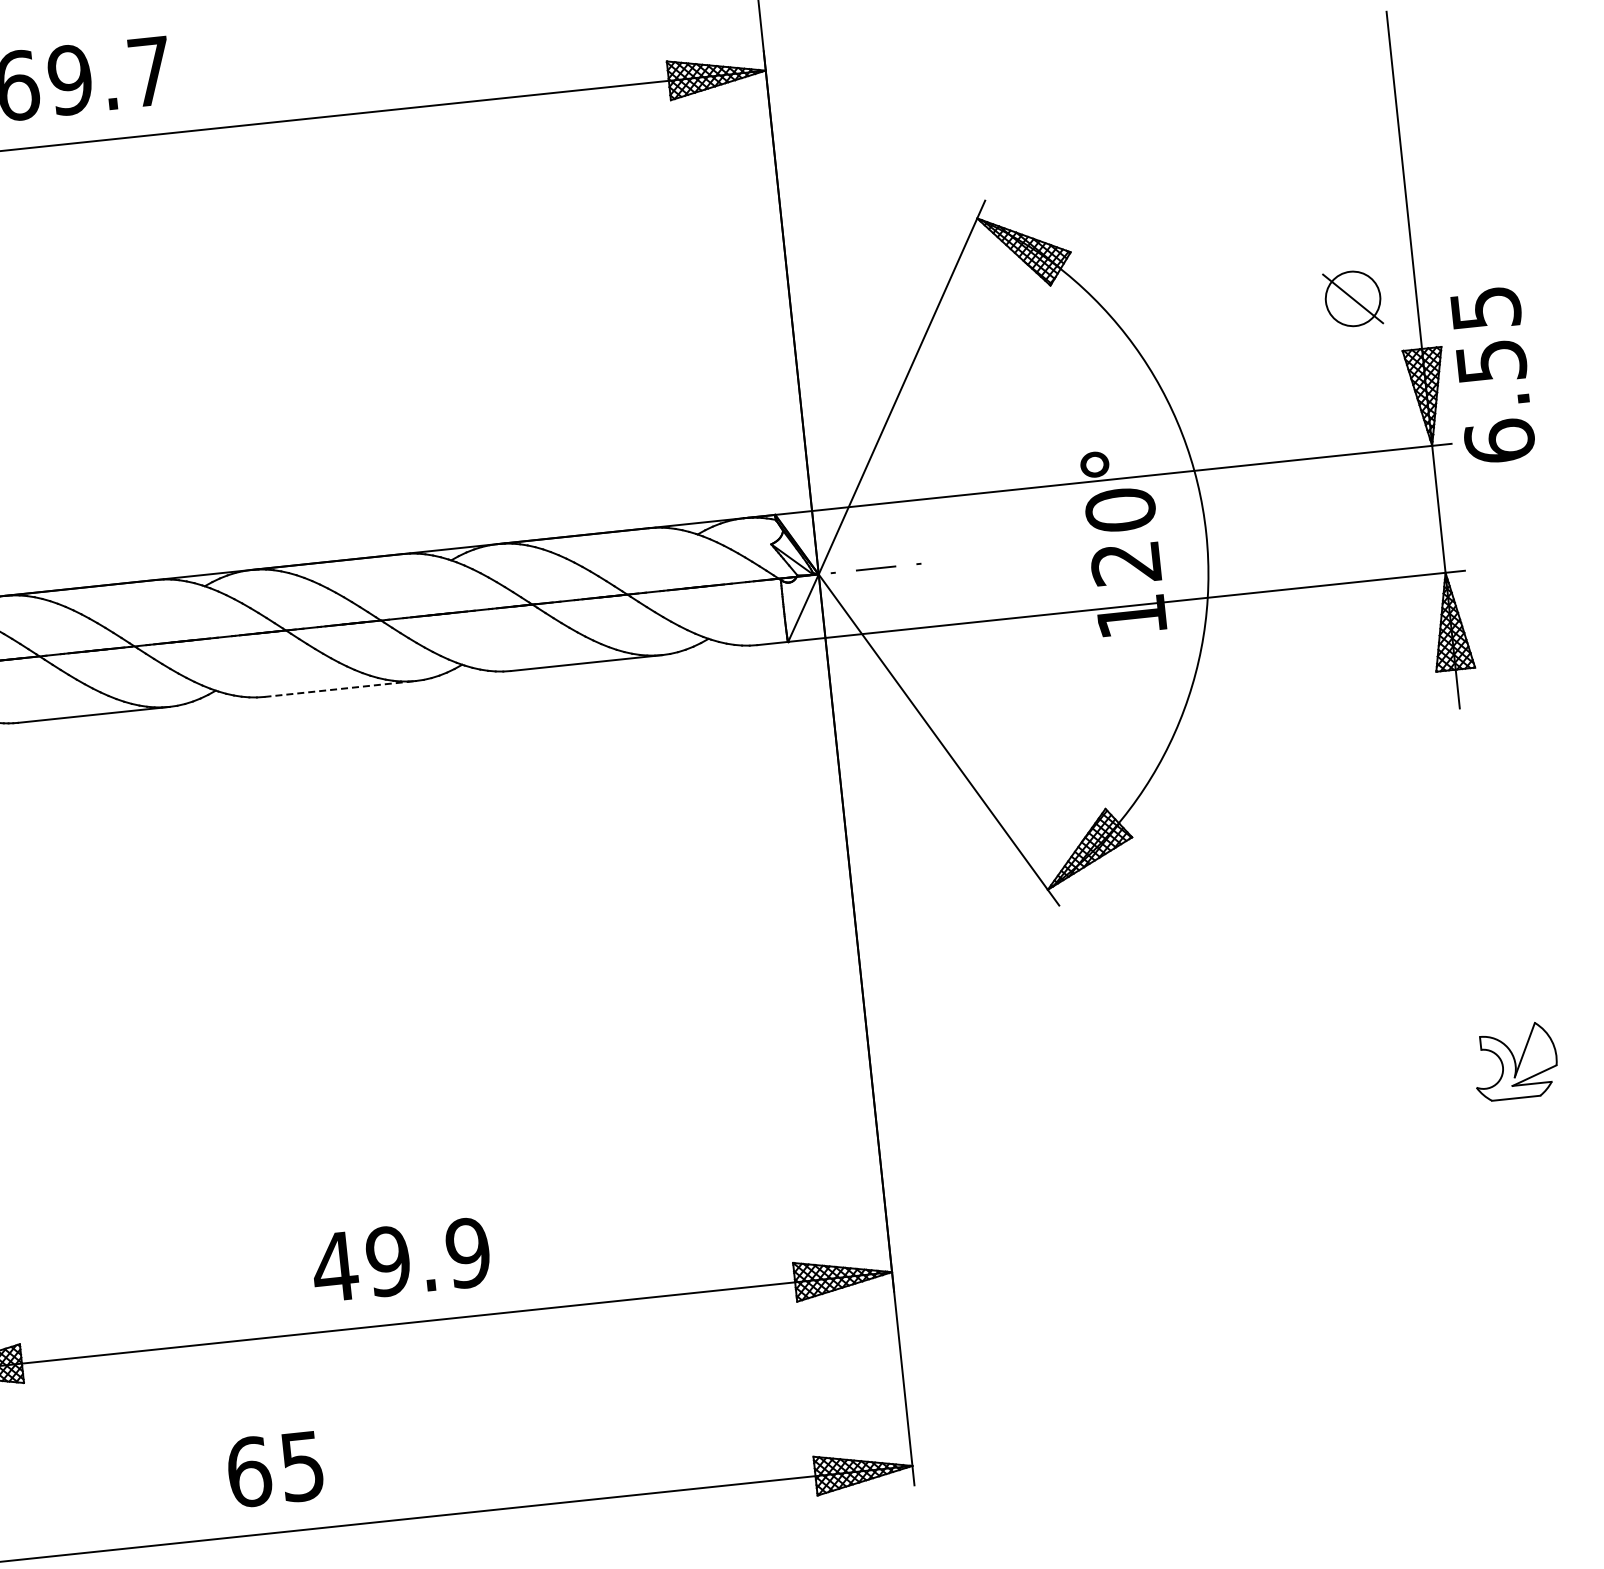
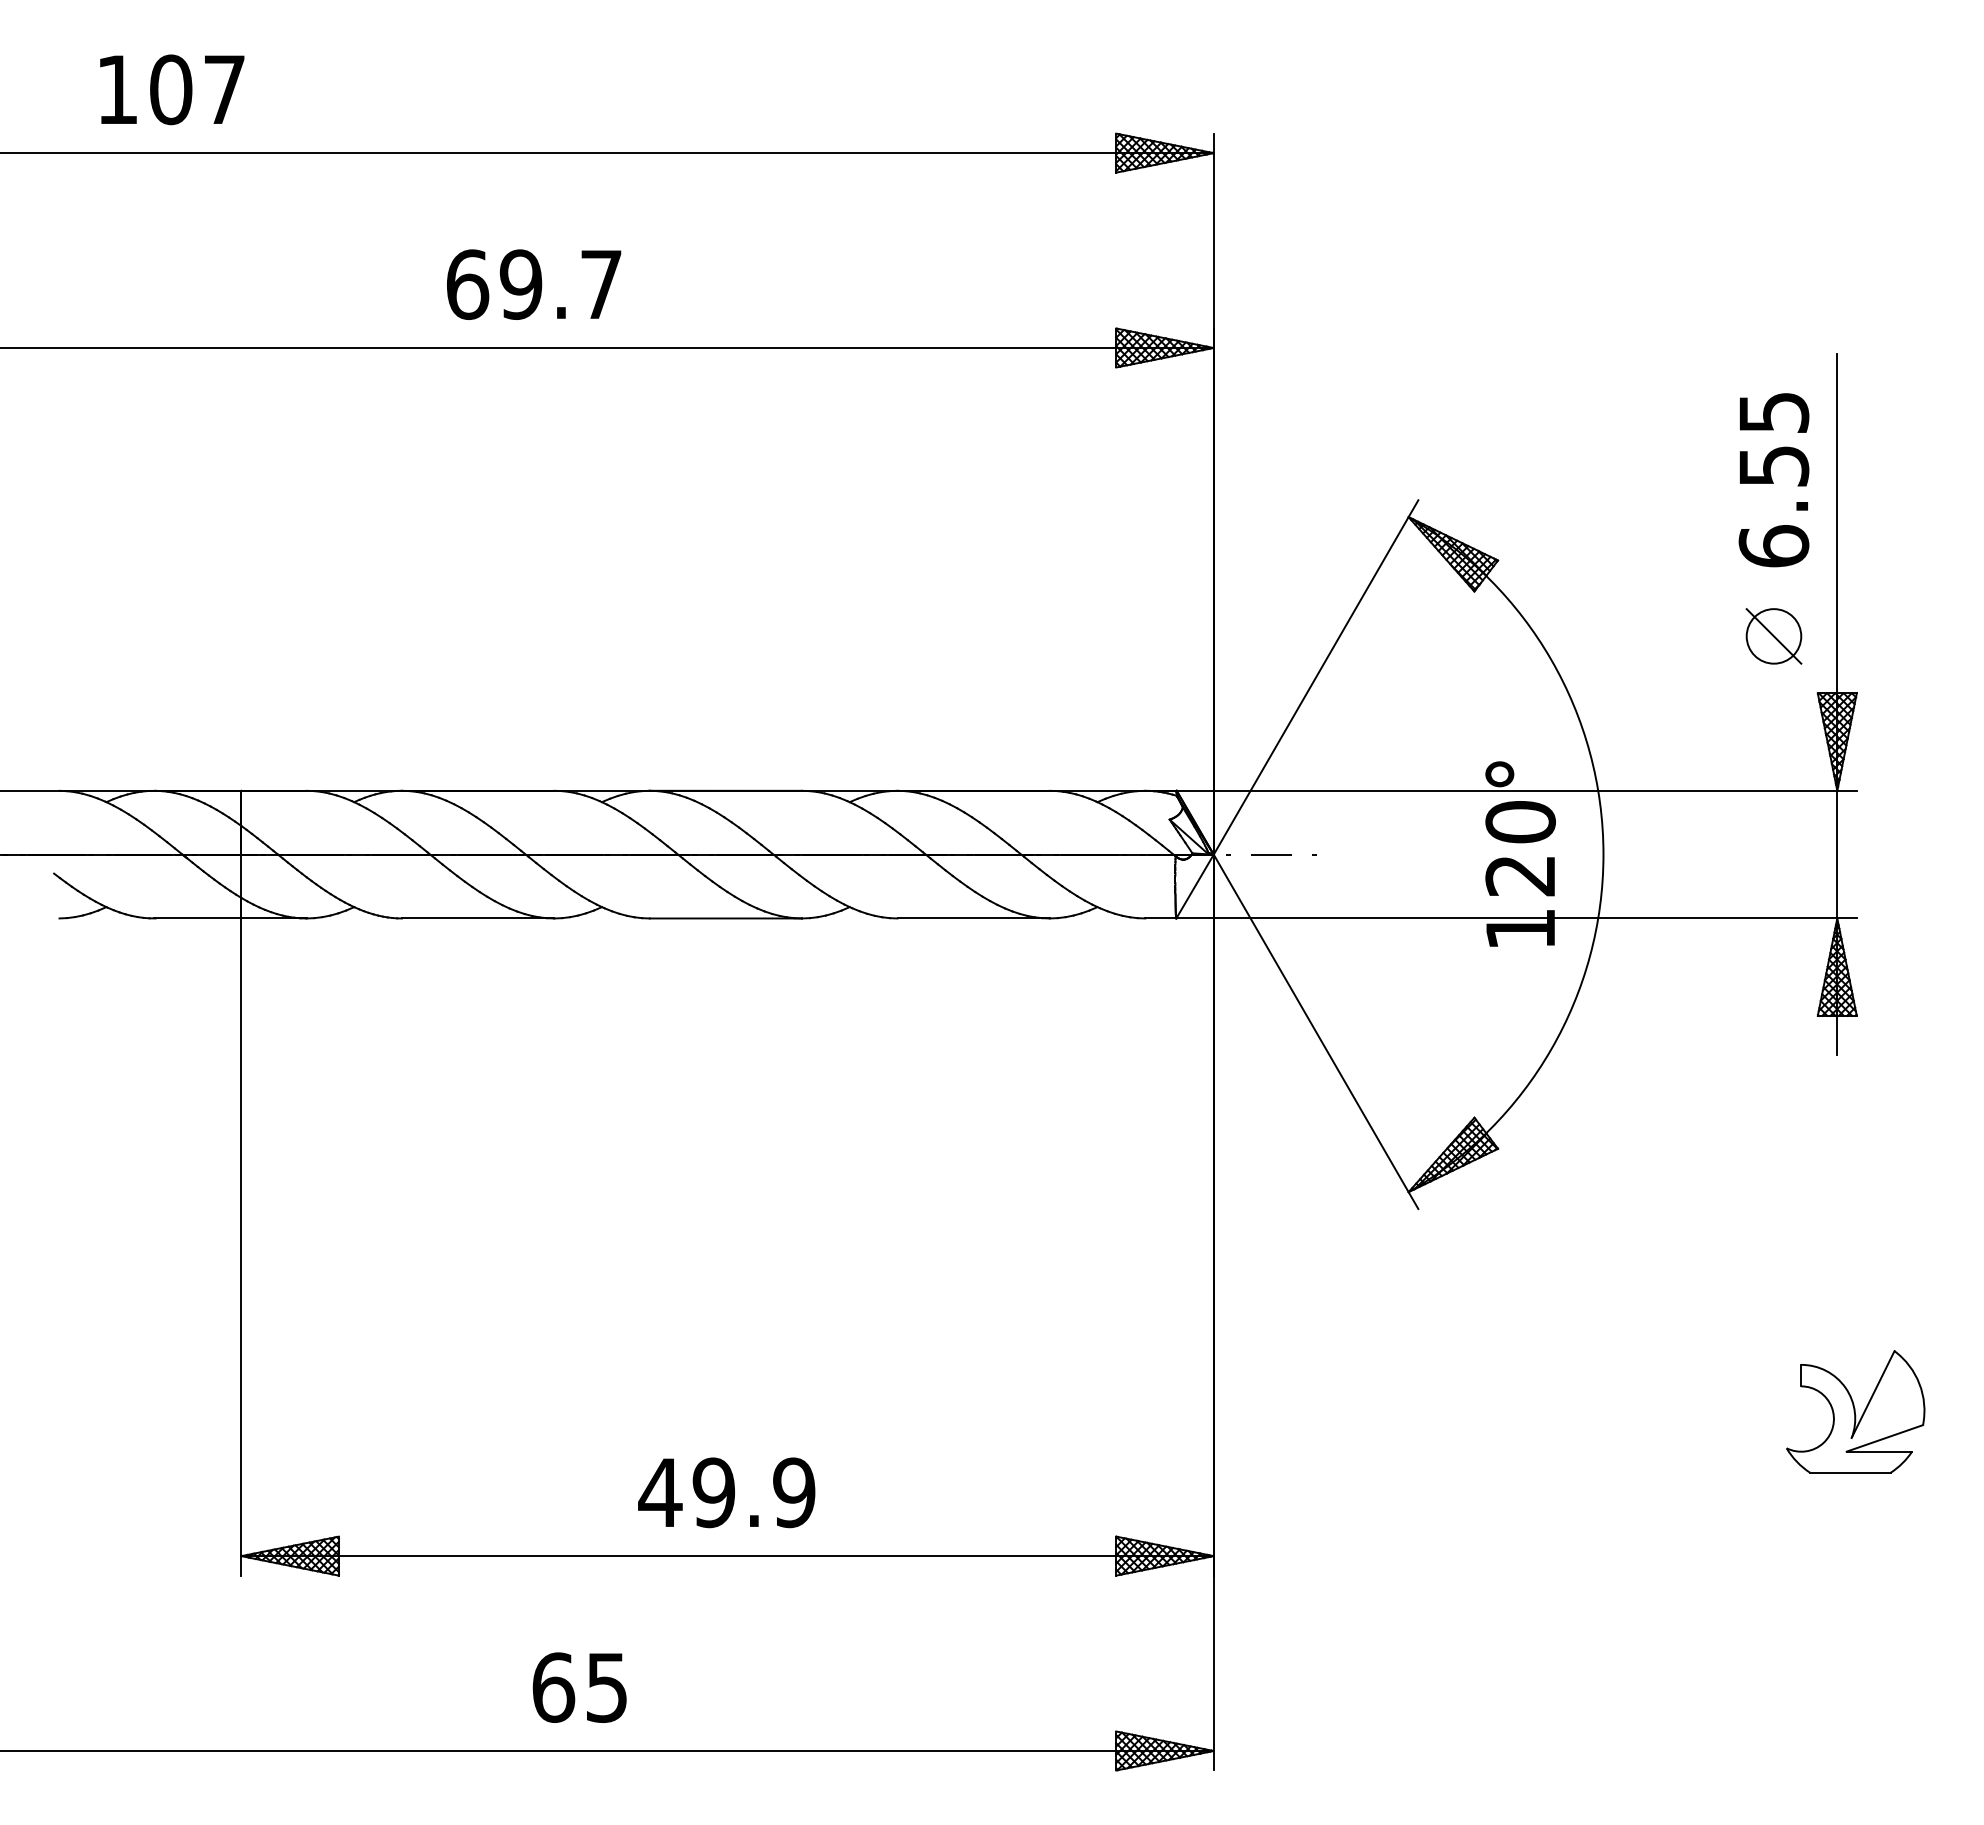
text: (1492, 375) -> (1773, 480), moved
line: (340, 688) -> (726, 918), dashed -> solid
part: (1515, 1061) -> (1855, 1411), size x1.67

